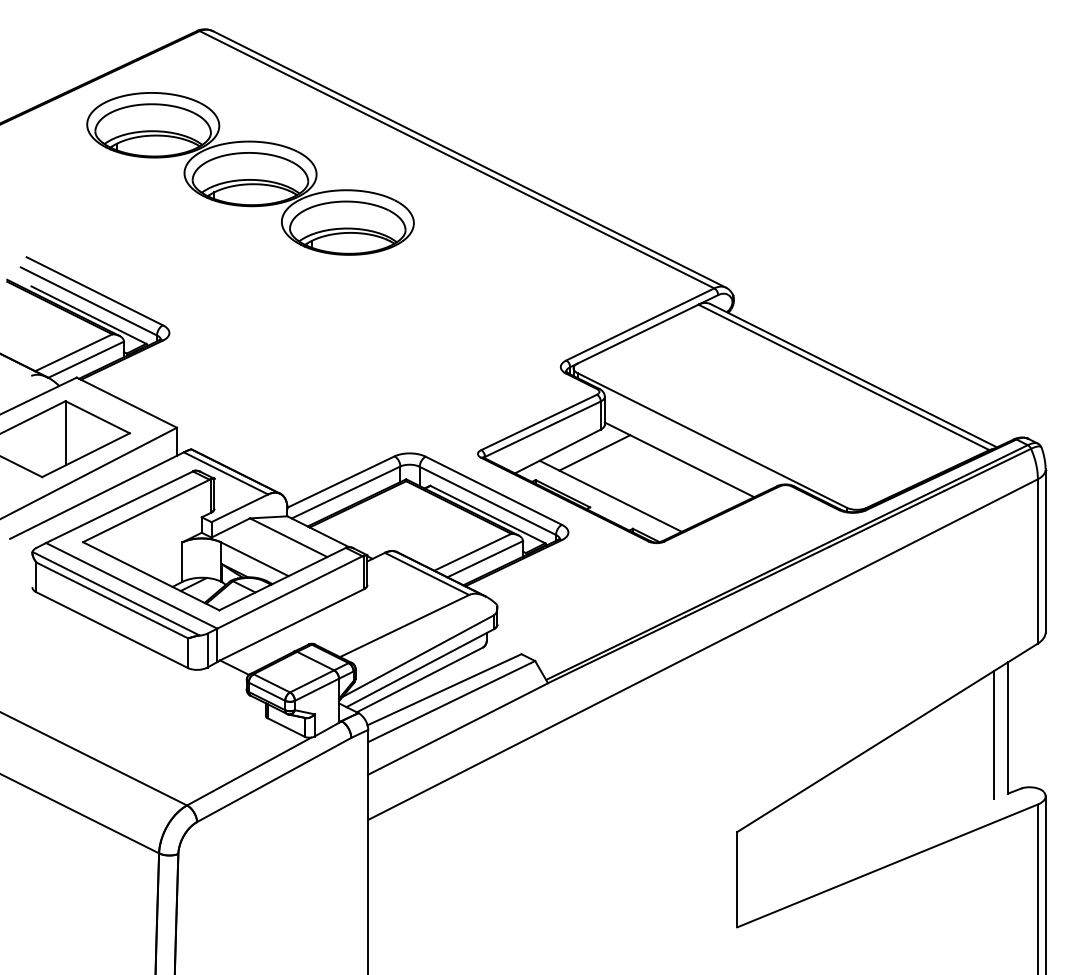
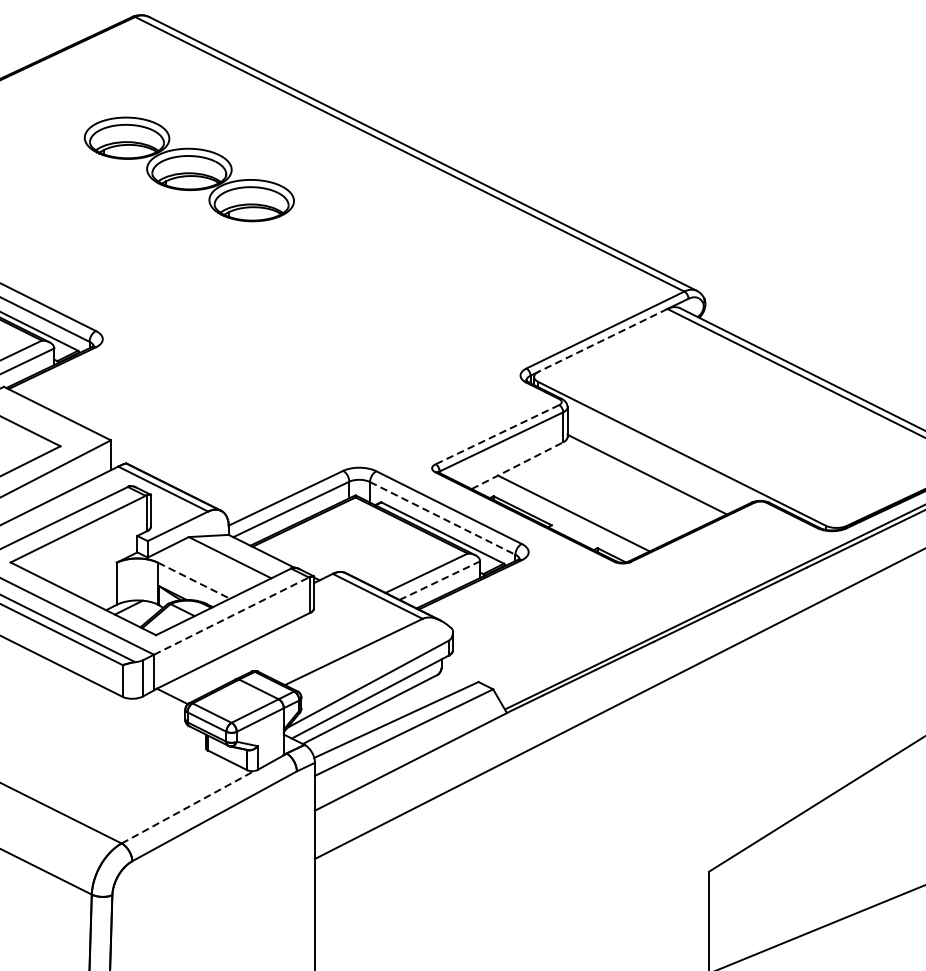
part: (250, 173) -> (189, 168), size x0.6
line: (637, 334) -> (602, 340), solid -> dashed
line: (539, 422) -> (497, 434), solid -> dashed
line: (558, 451) -> (518, 465), solid -> dashed
line: (594, 452) -> (556, 466), removed
line: (488, 501) -> (443, 519), solid -> dashed
line: (254, 559) -> (193, 580), solid -> dashed
line: (485, 559) -> (440, 580), solid -> dashed
line: (290, 592) -> (232, 616), solid -> dashed
line: (249, 771) -> (188, 807), solid -> dashed

